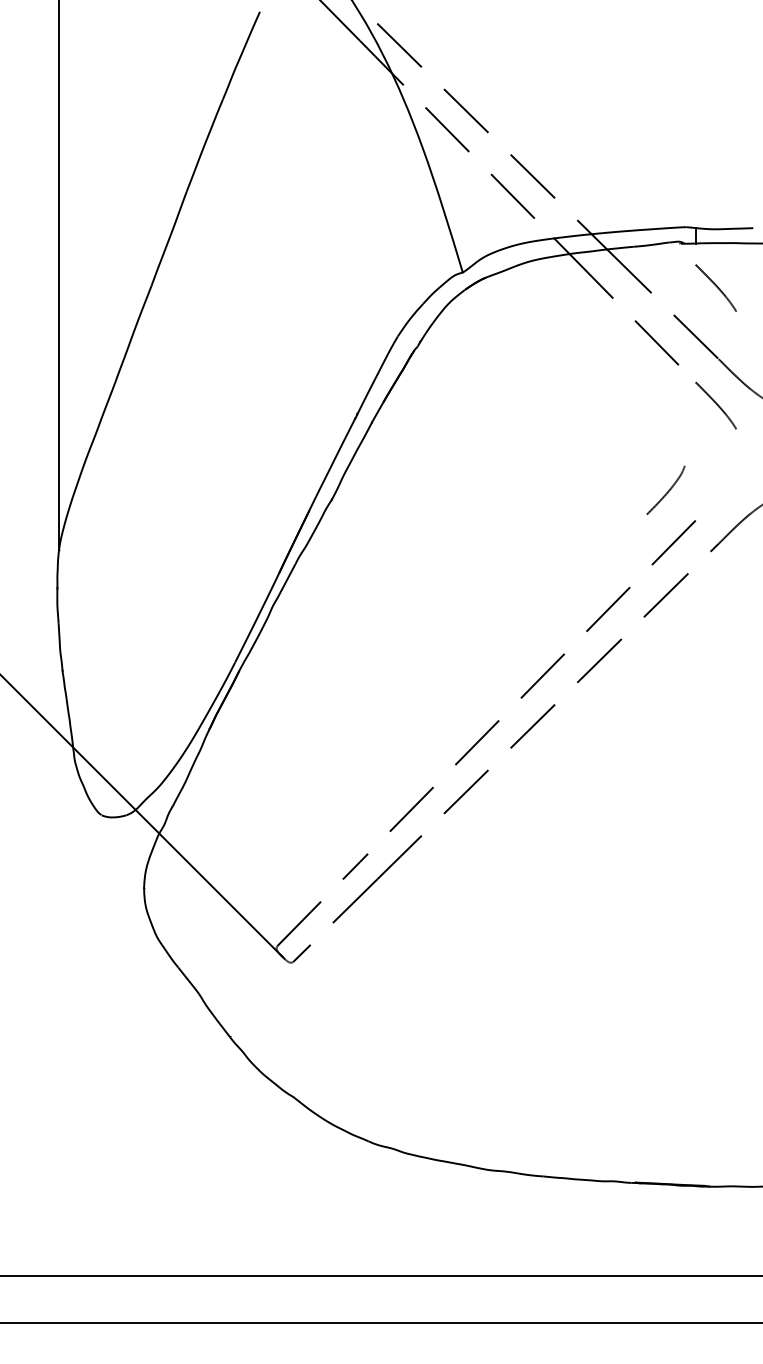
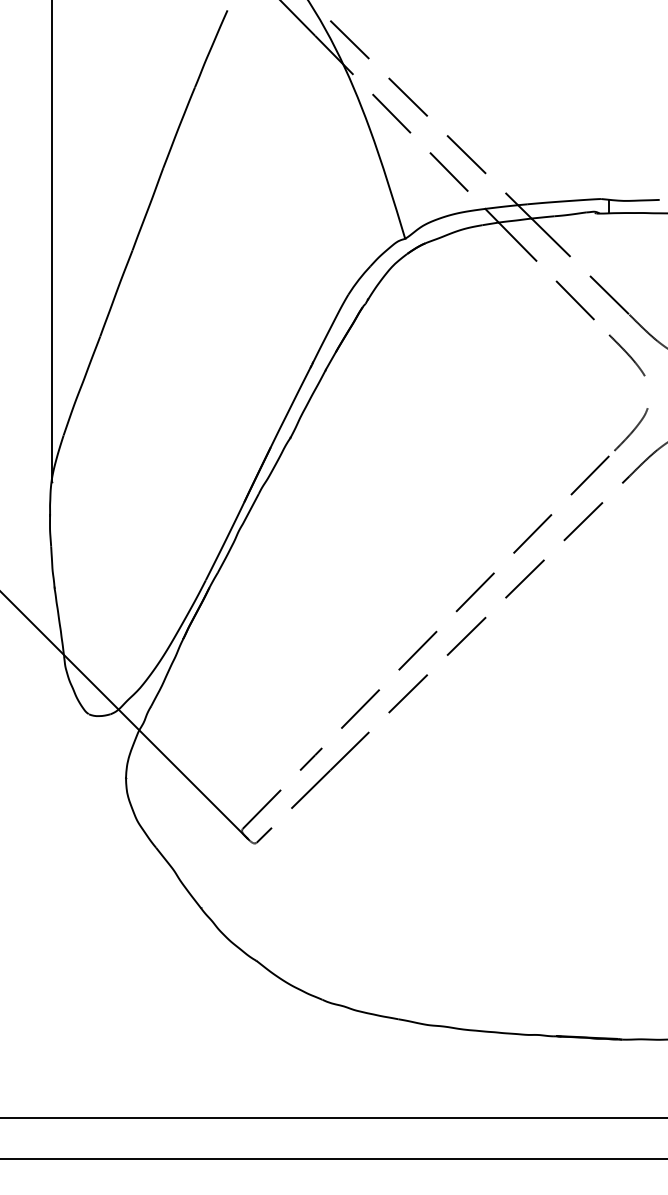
part: (715, 288) -> (626, 252), removed
curve: (667, 491) -> (632, 430), moved

